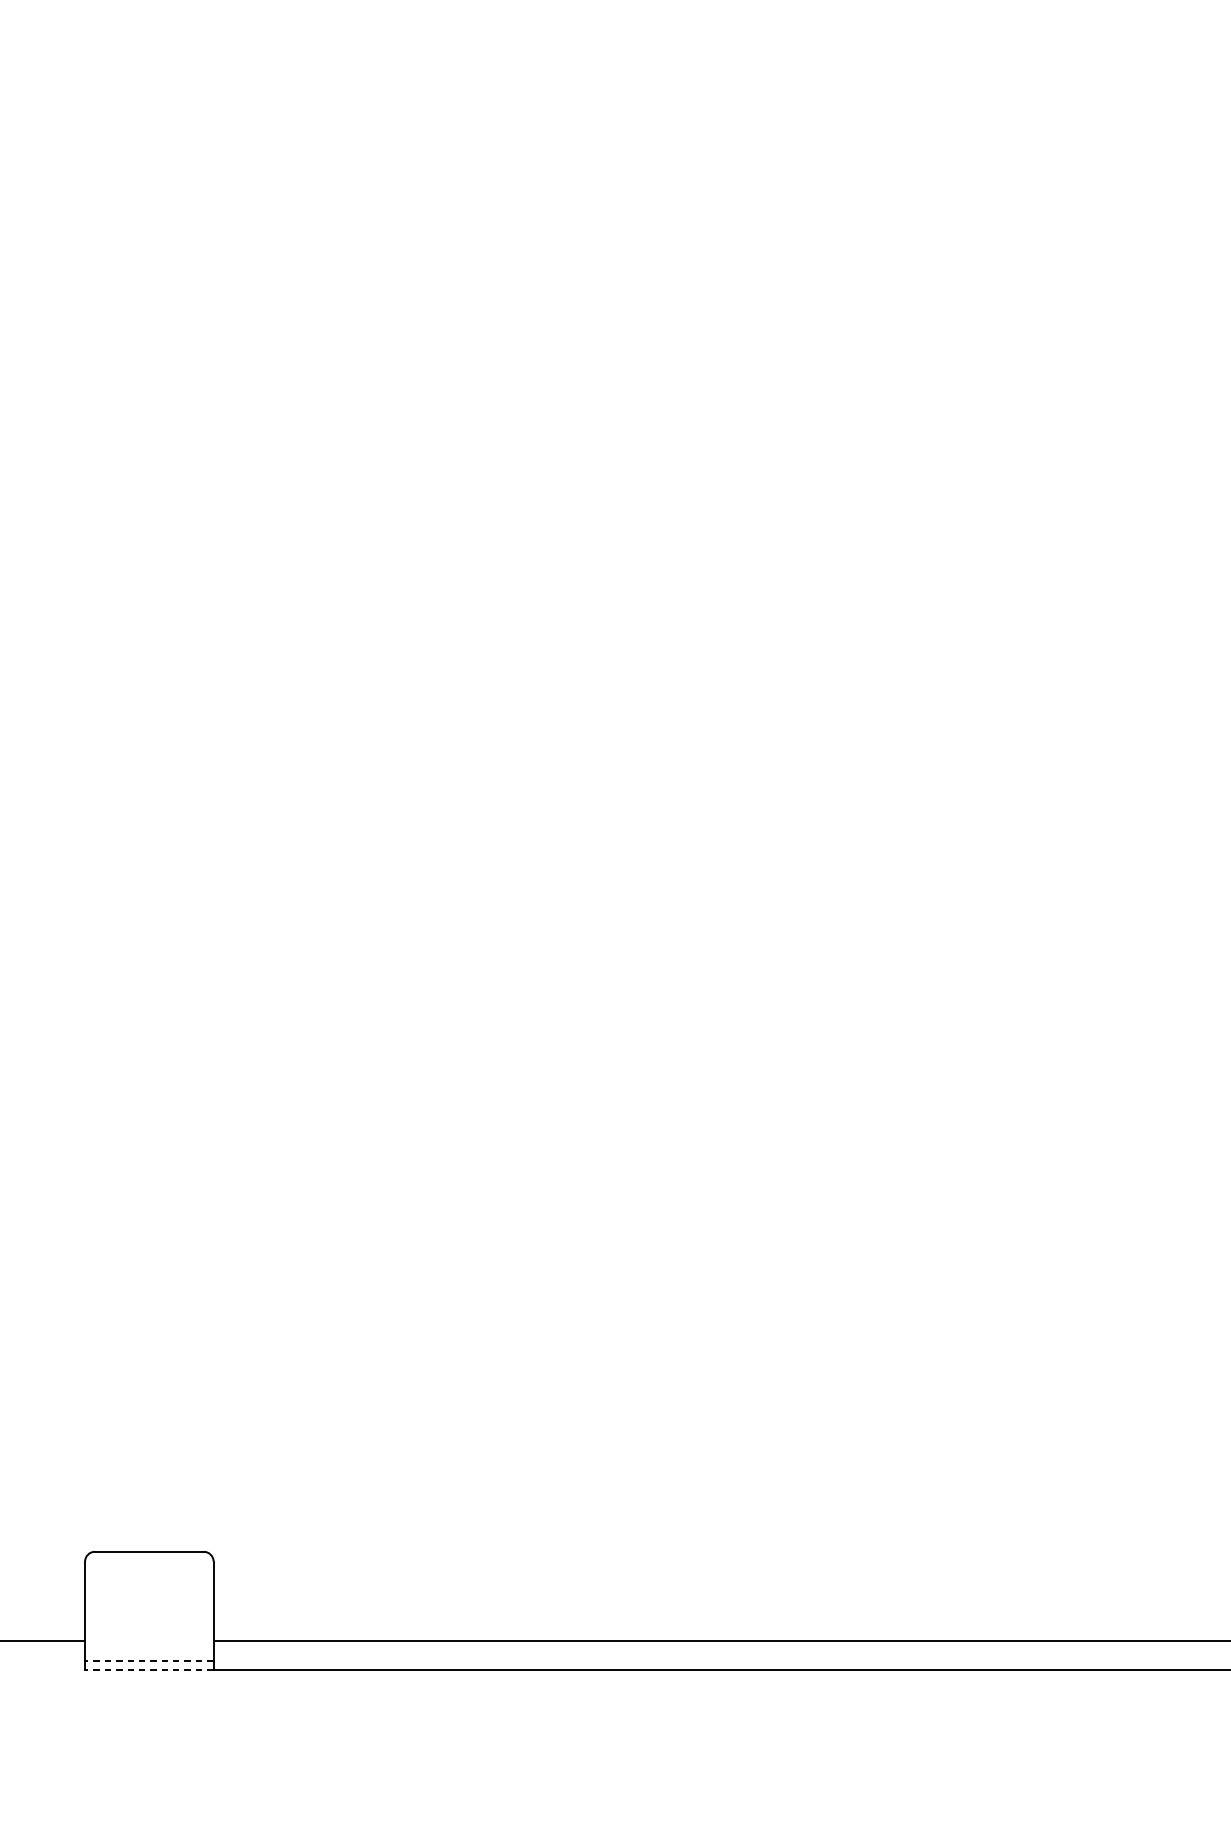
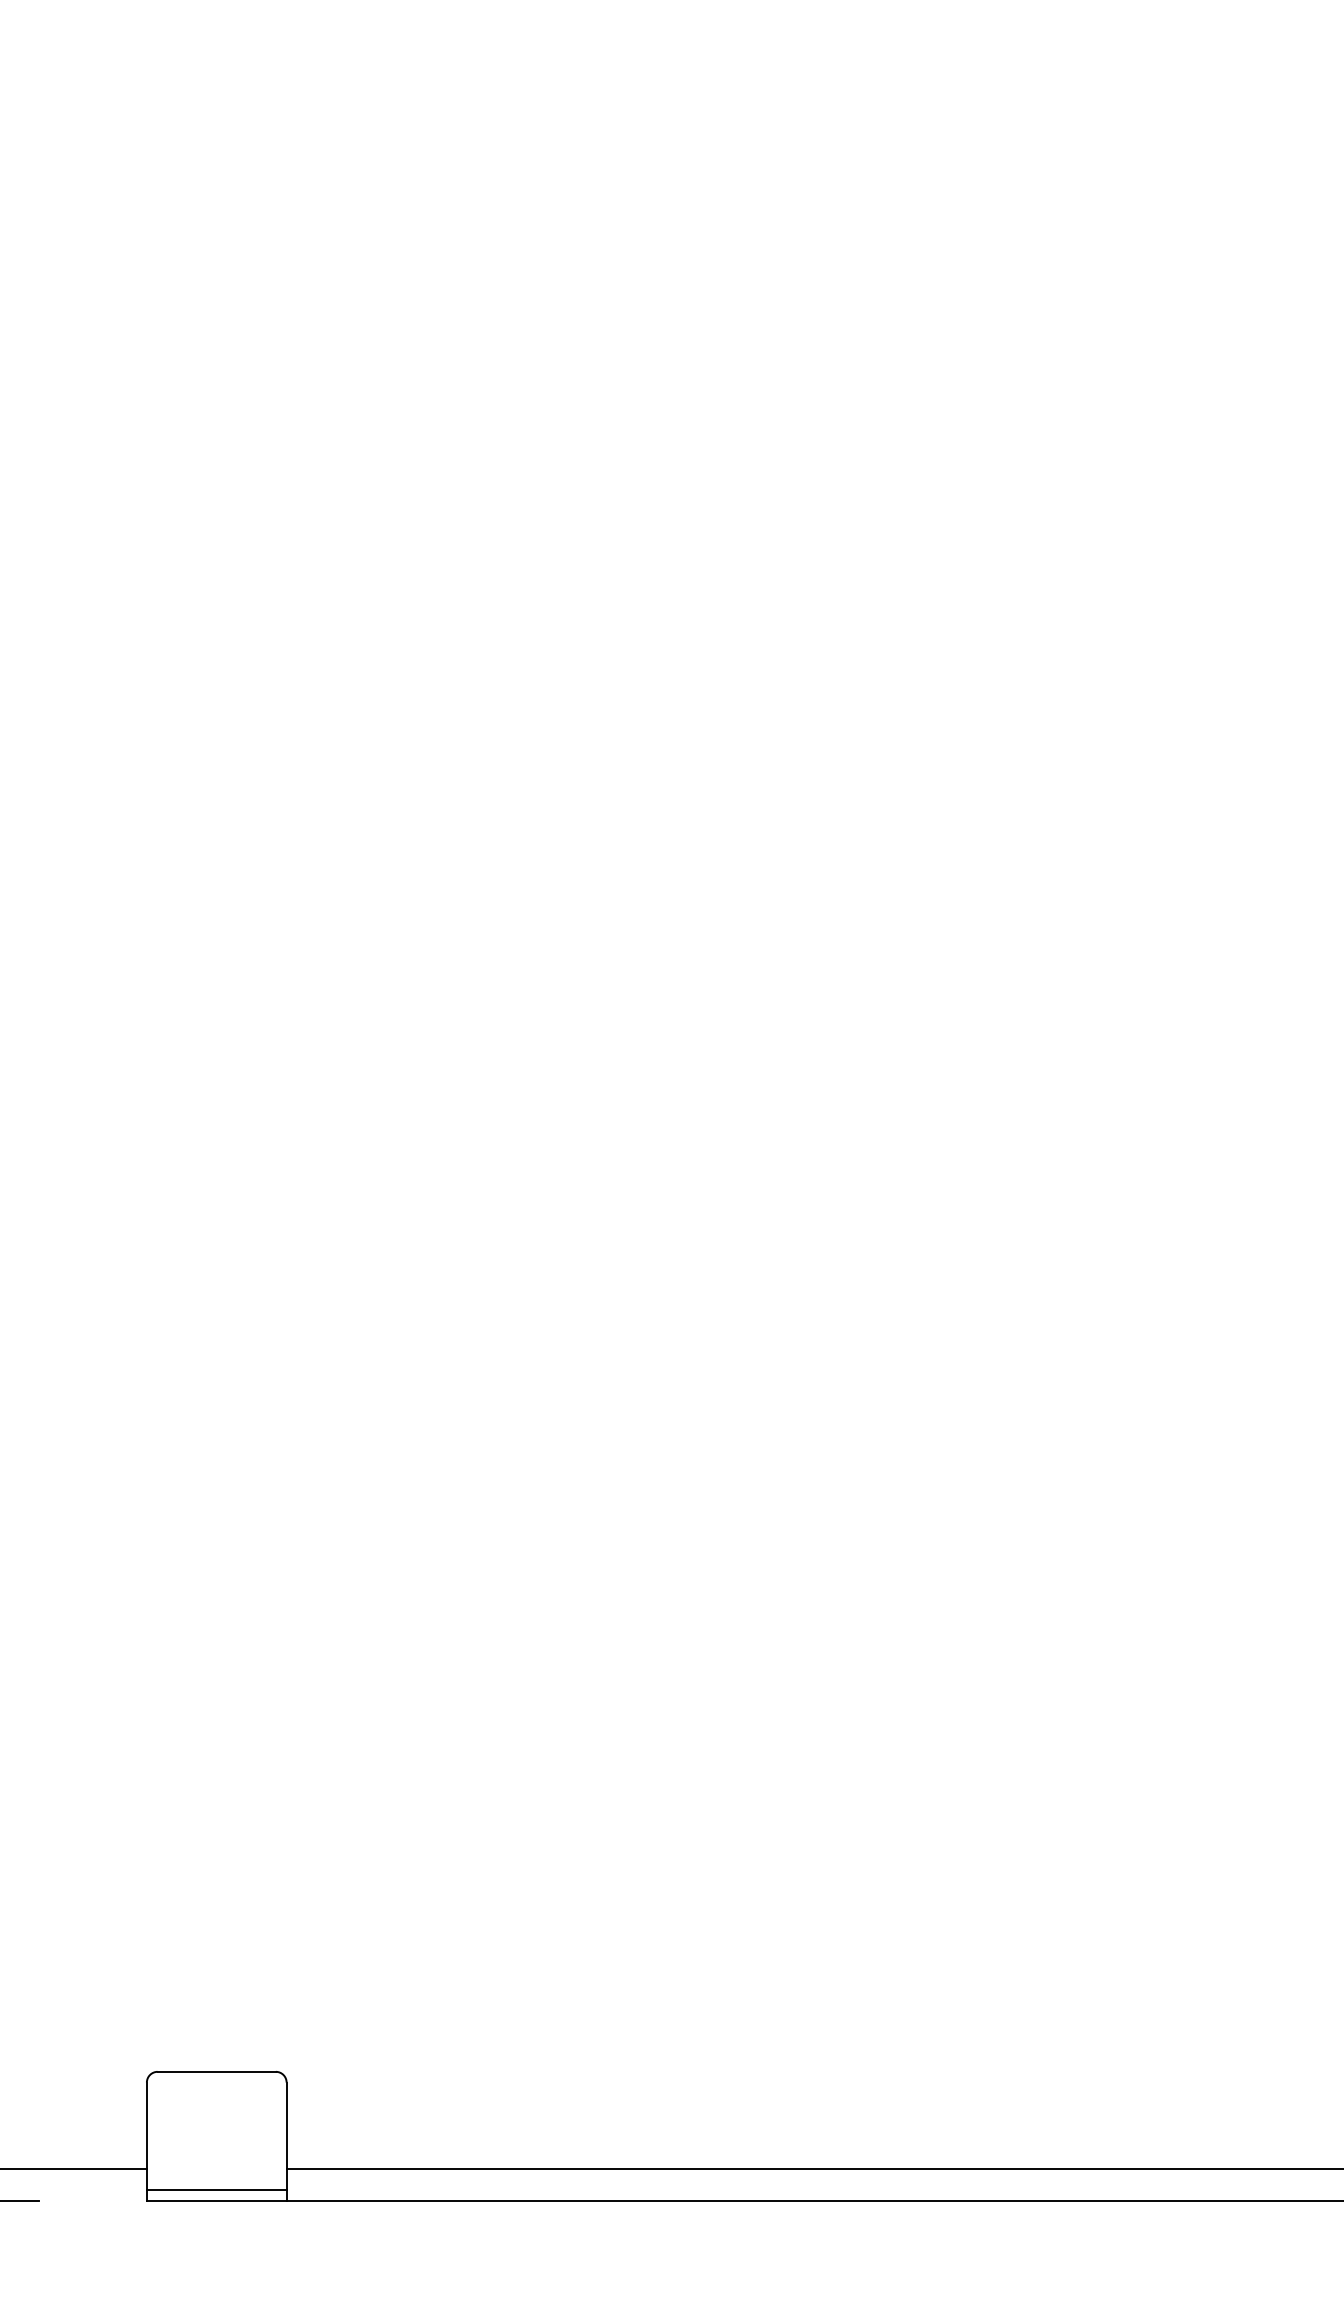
line: (149, 1660) -> (216, 2190), dashed -> solid
line: (149, 1670) -> (216, 2200), dashed -> solid

